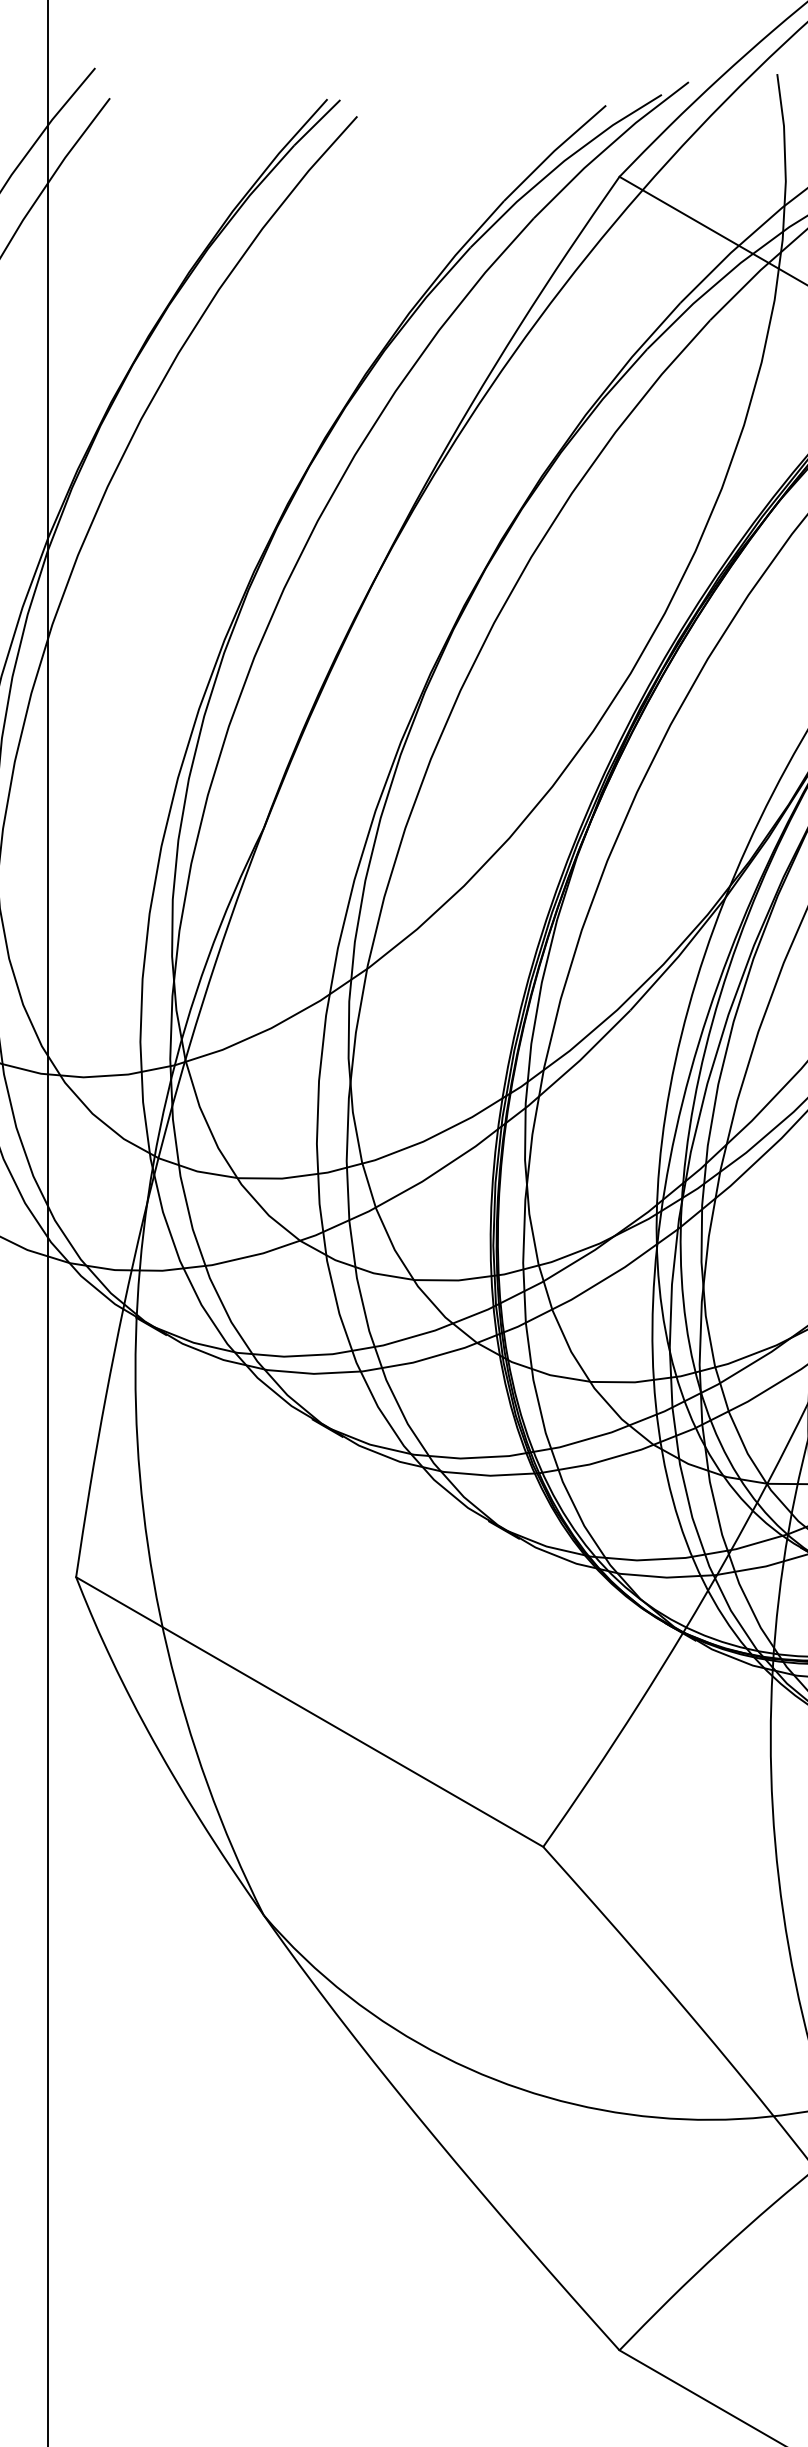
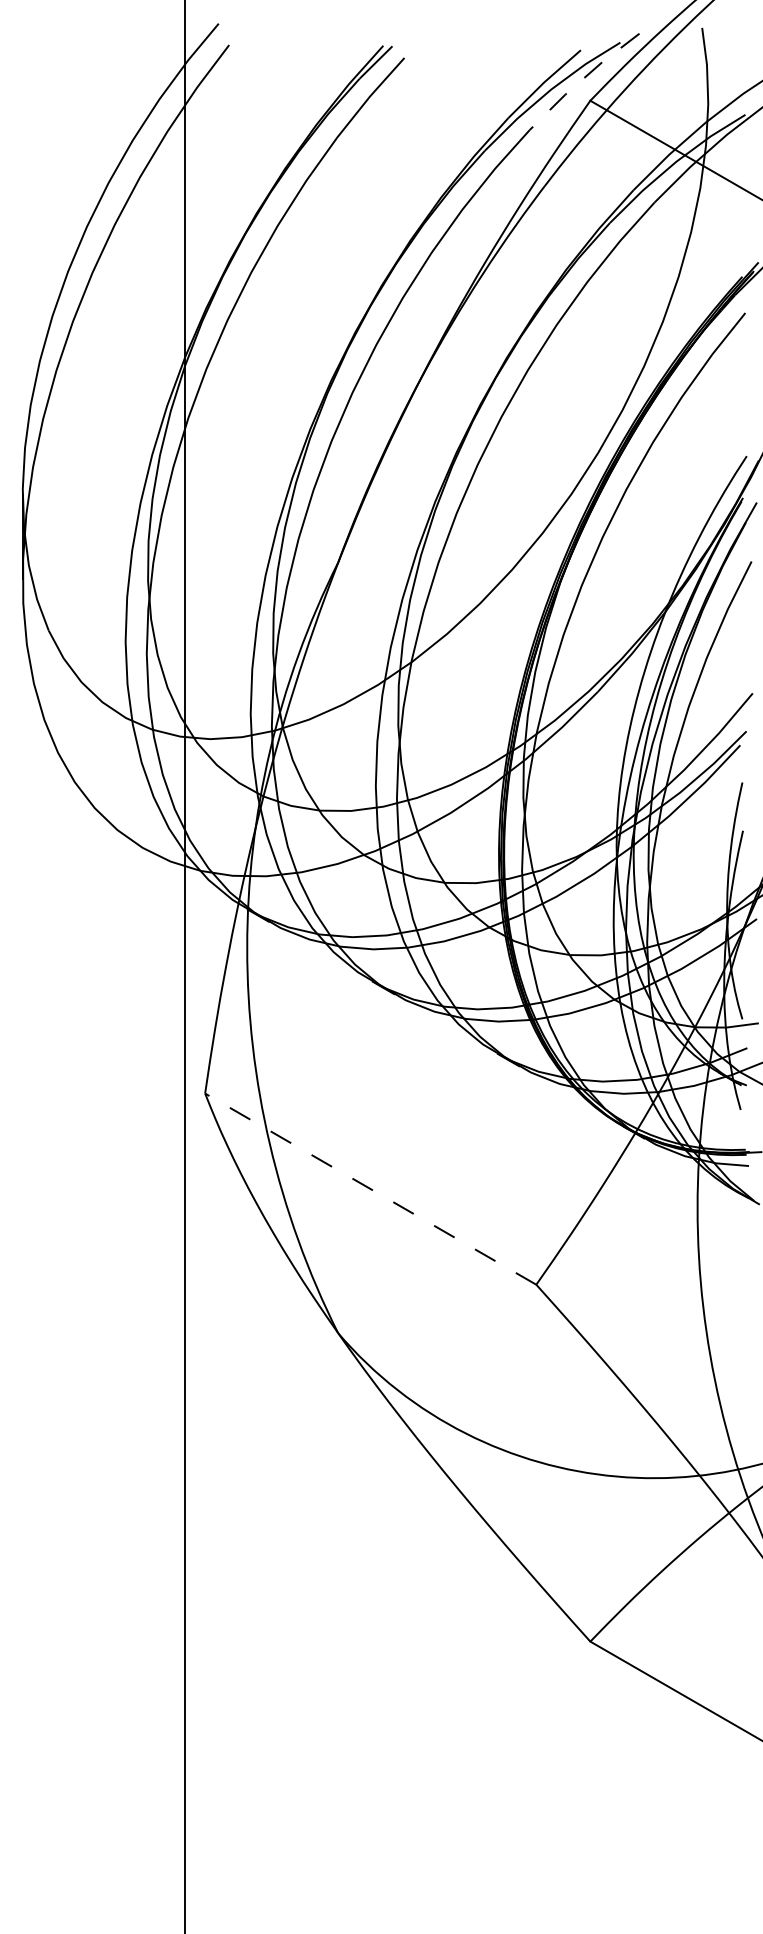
line: (608, 146) -> (582, 79), solid -> dashed
line: (309, 1711) -> (370, 1188), solid -> dashed

